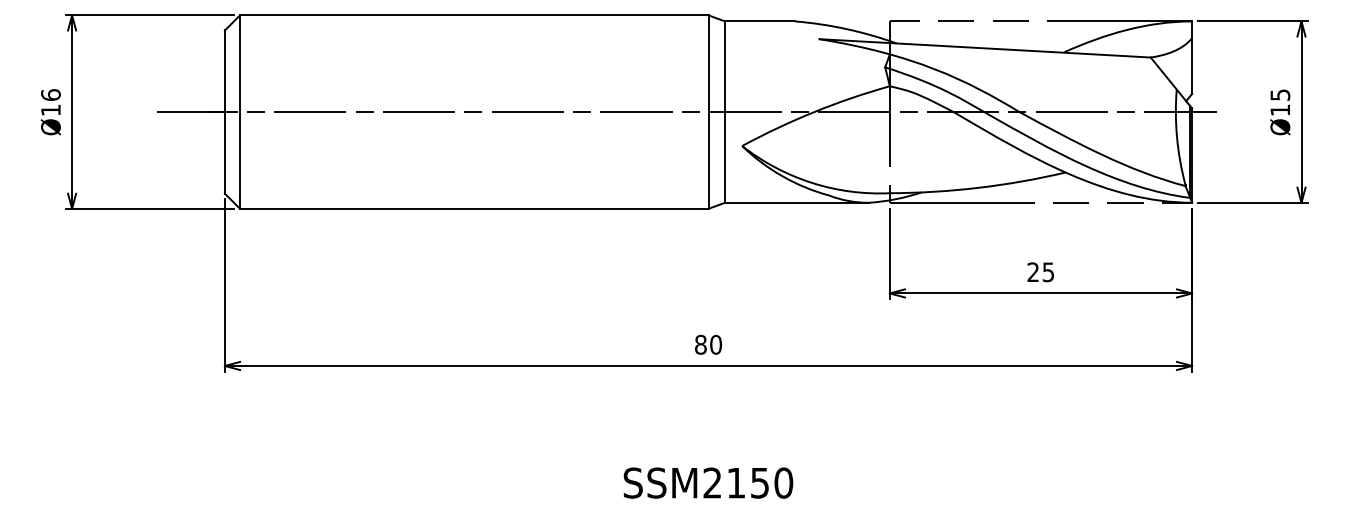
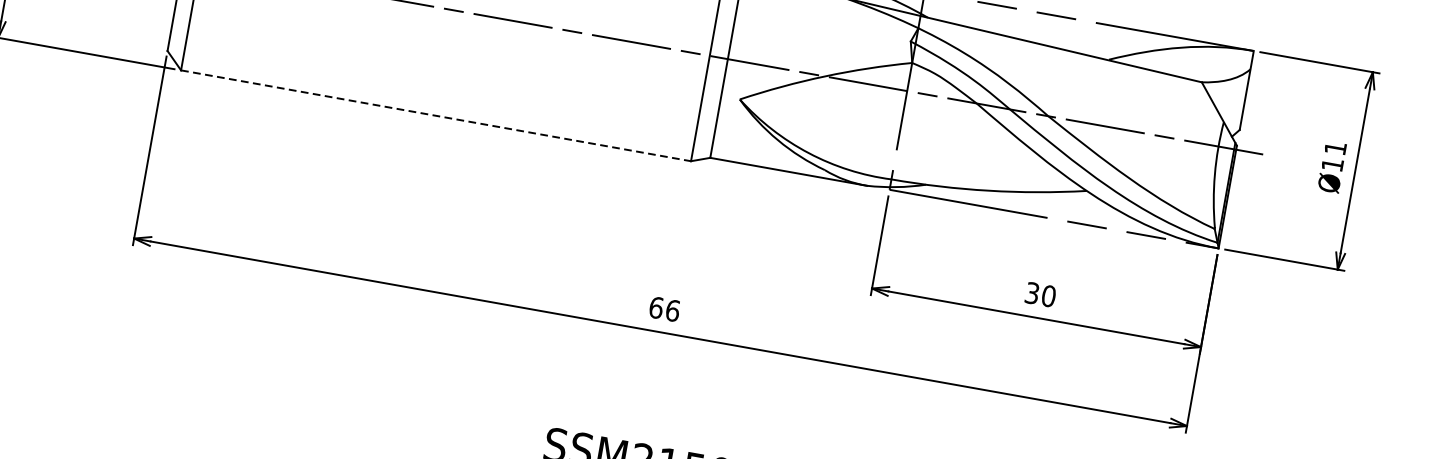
text: (1280, 94) -> (1335, 147), Ø15 -> Ø11
line: (474, 208) -> (436, 115), solid -> dashed
text: (1040, 272) -> (1040, 294), 25 -> 30
text: (708, 344) -> (664, 308), 80 -> 66

